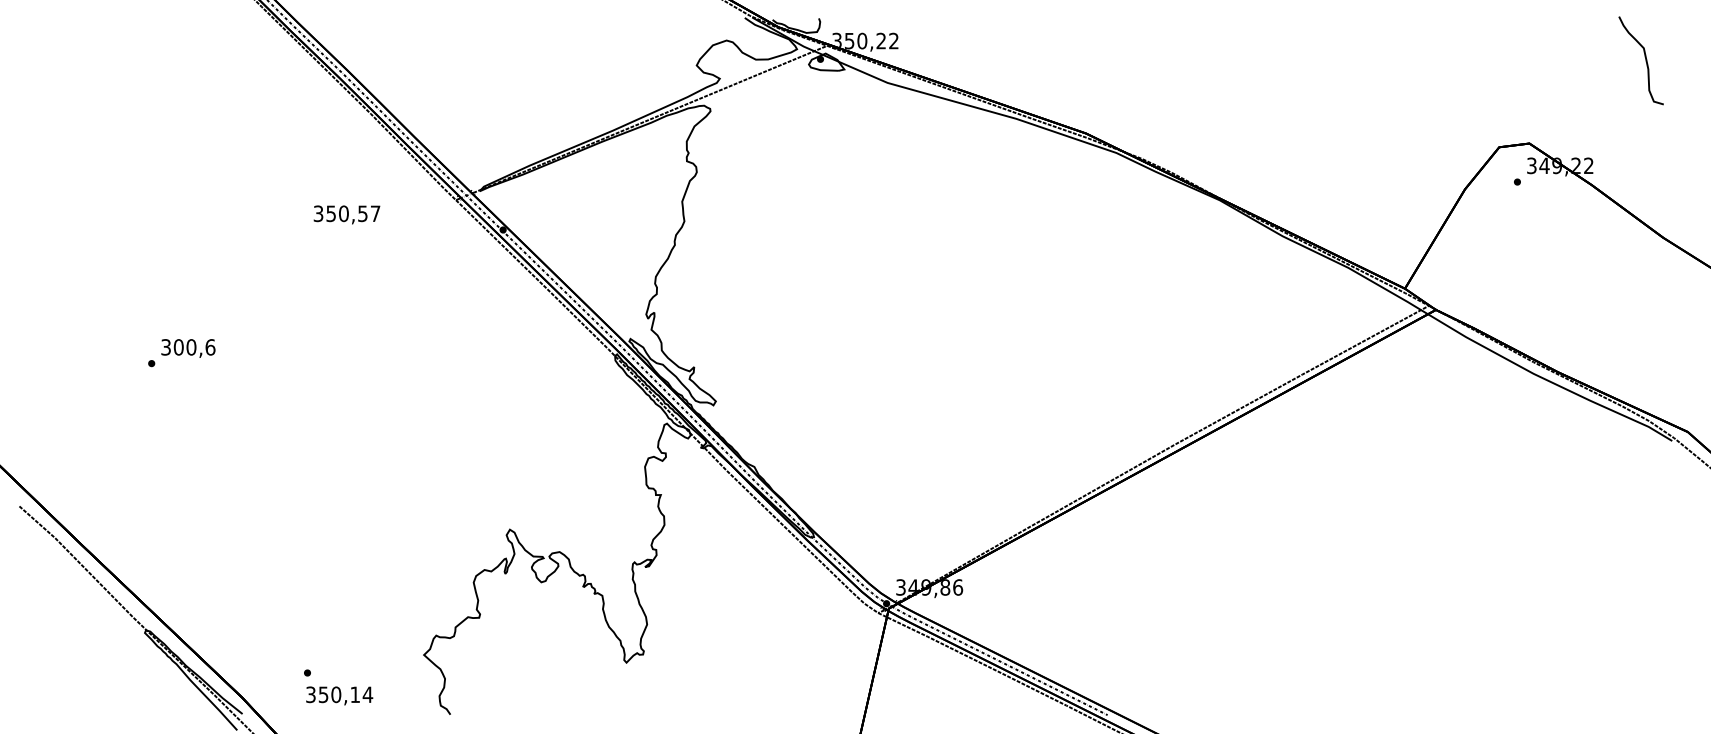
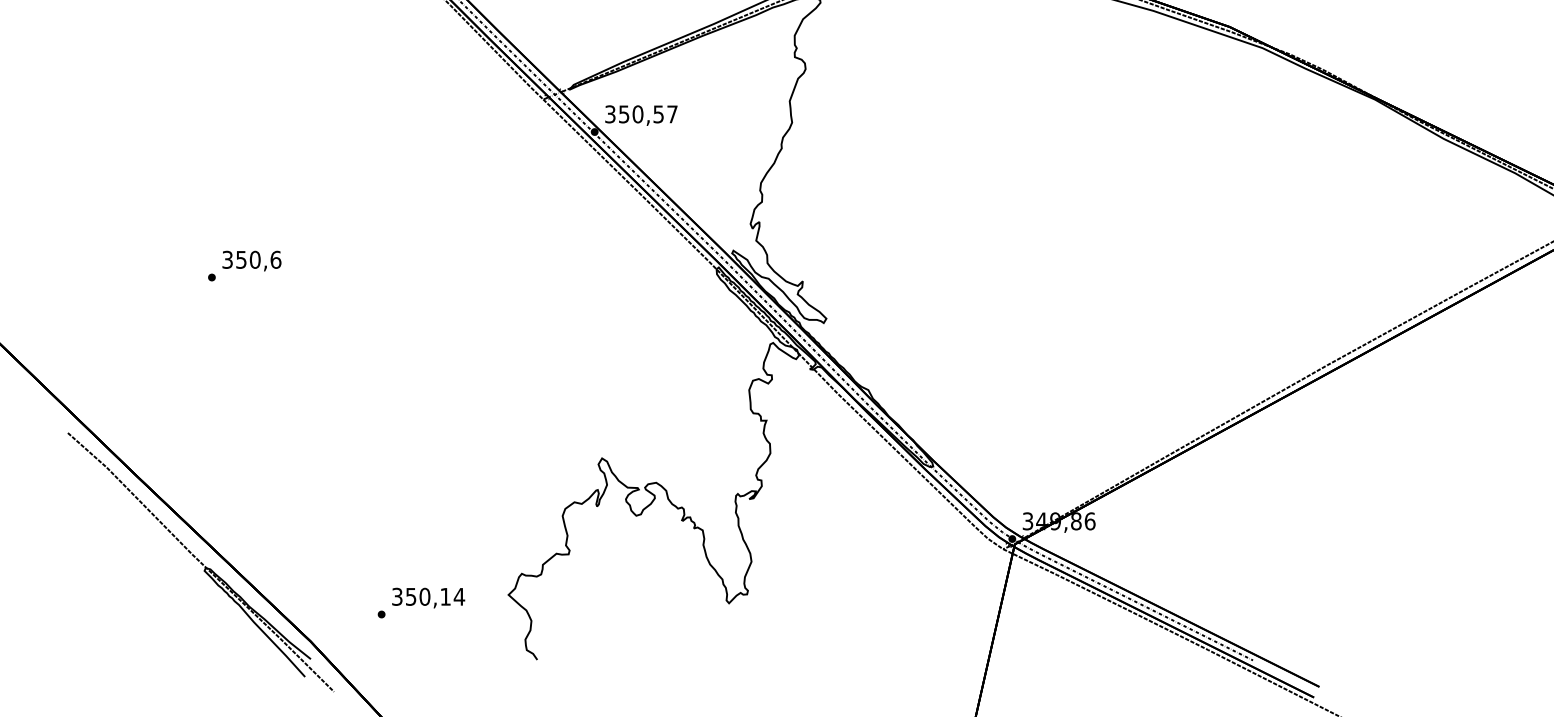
text: (346, 214) -> (640, 115), moved
text: (178, 347) -> (241, 260), 300,6 -> 350,6
text: (339, 695) -> (428, 597), moved

